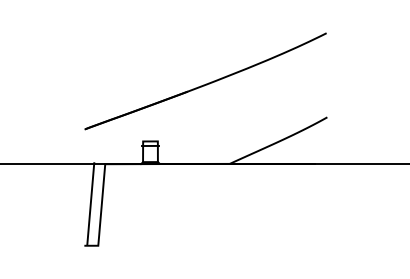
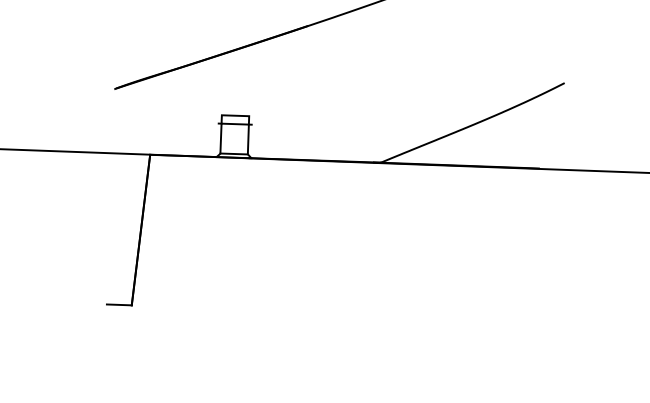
line: (90, 203) -> (140, 229), moved

